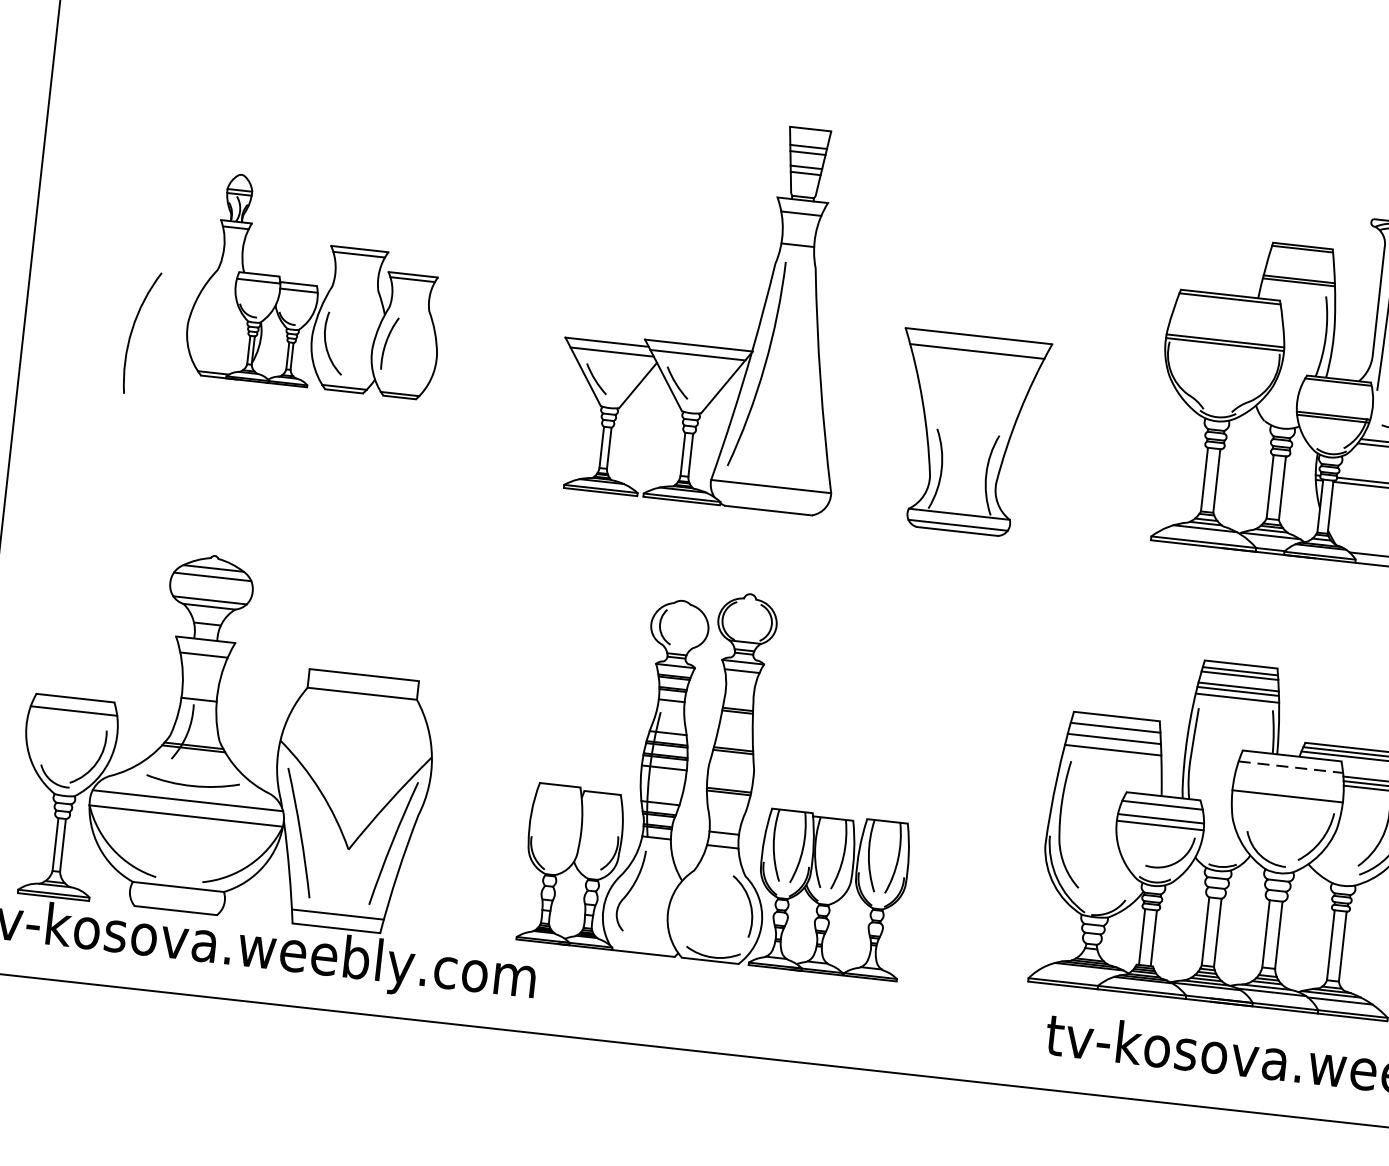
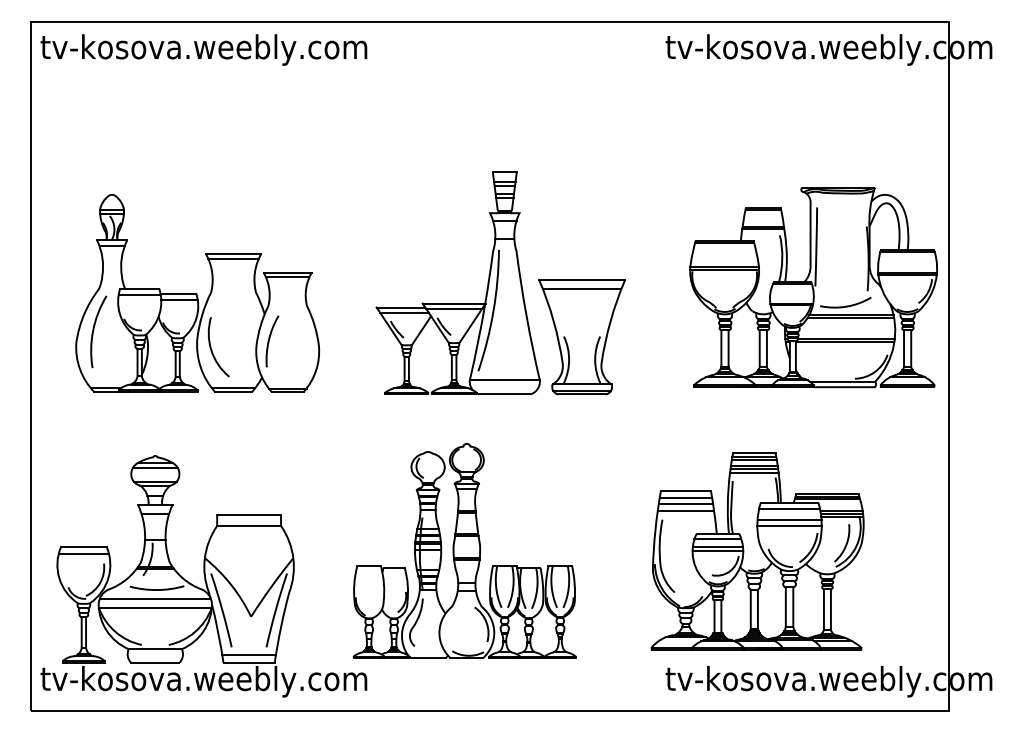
part: (317, 285) -> (197, 293), size x1.67
part: (704, 345) -> (457, 303), moved
line: (1290, 767) -> (789, 509), dashed -> solid
line: (1288, 784) -> (789, 519), added

